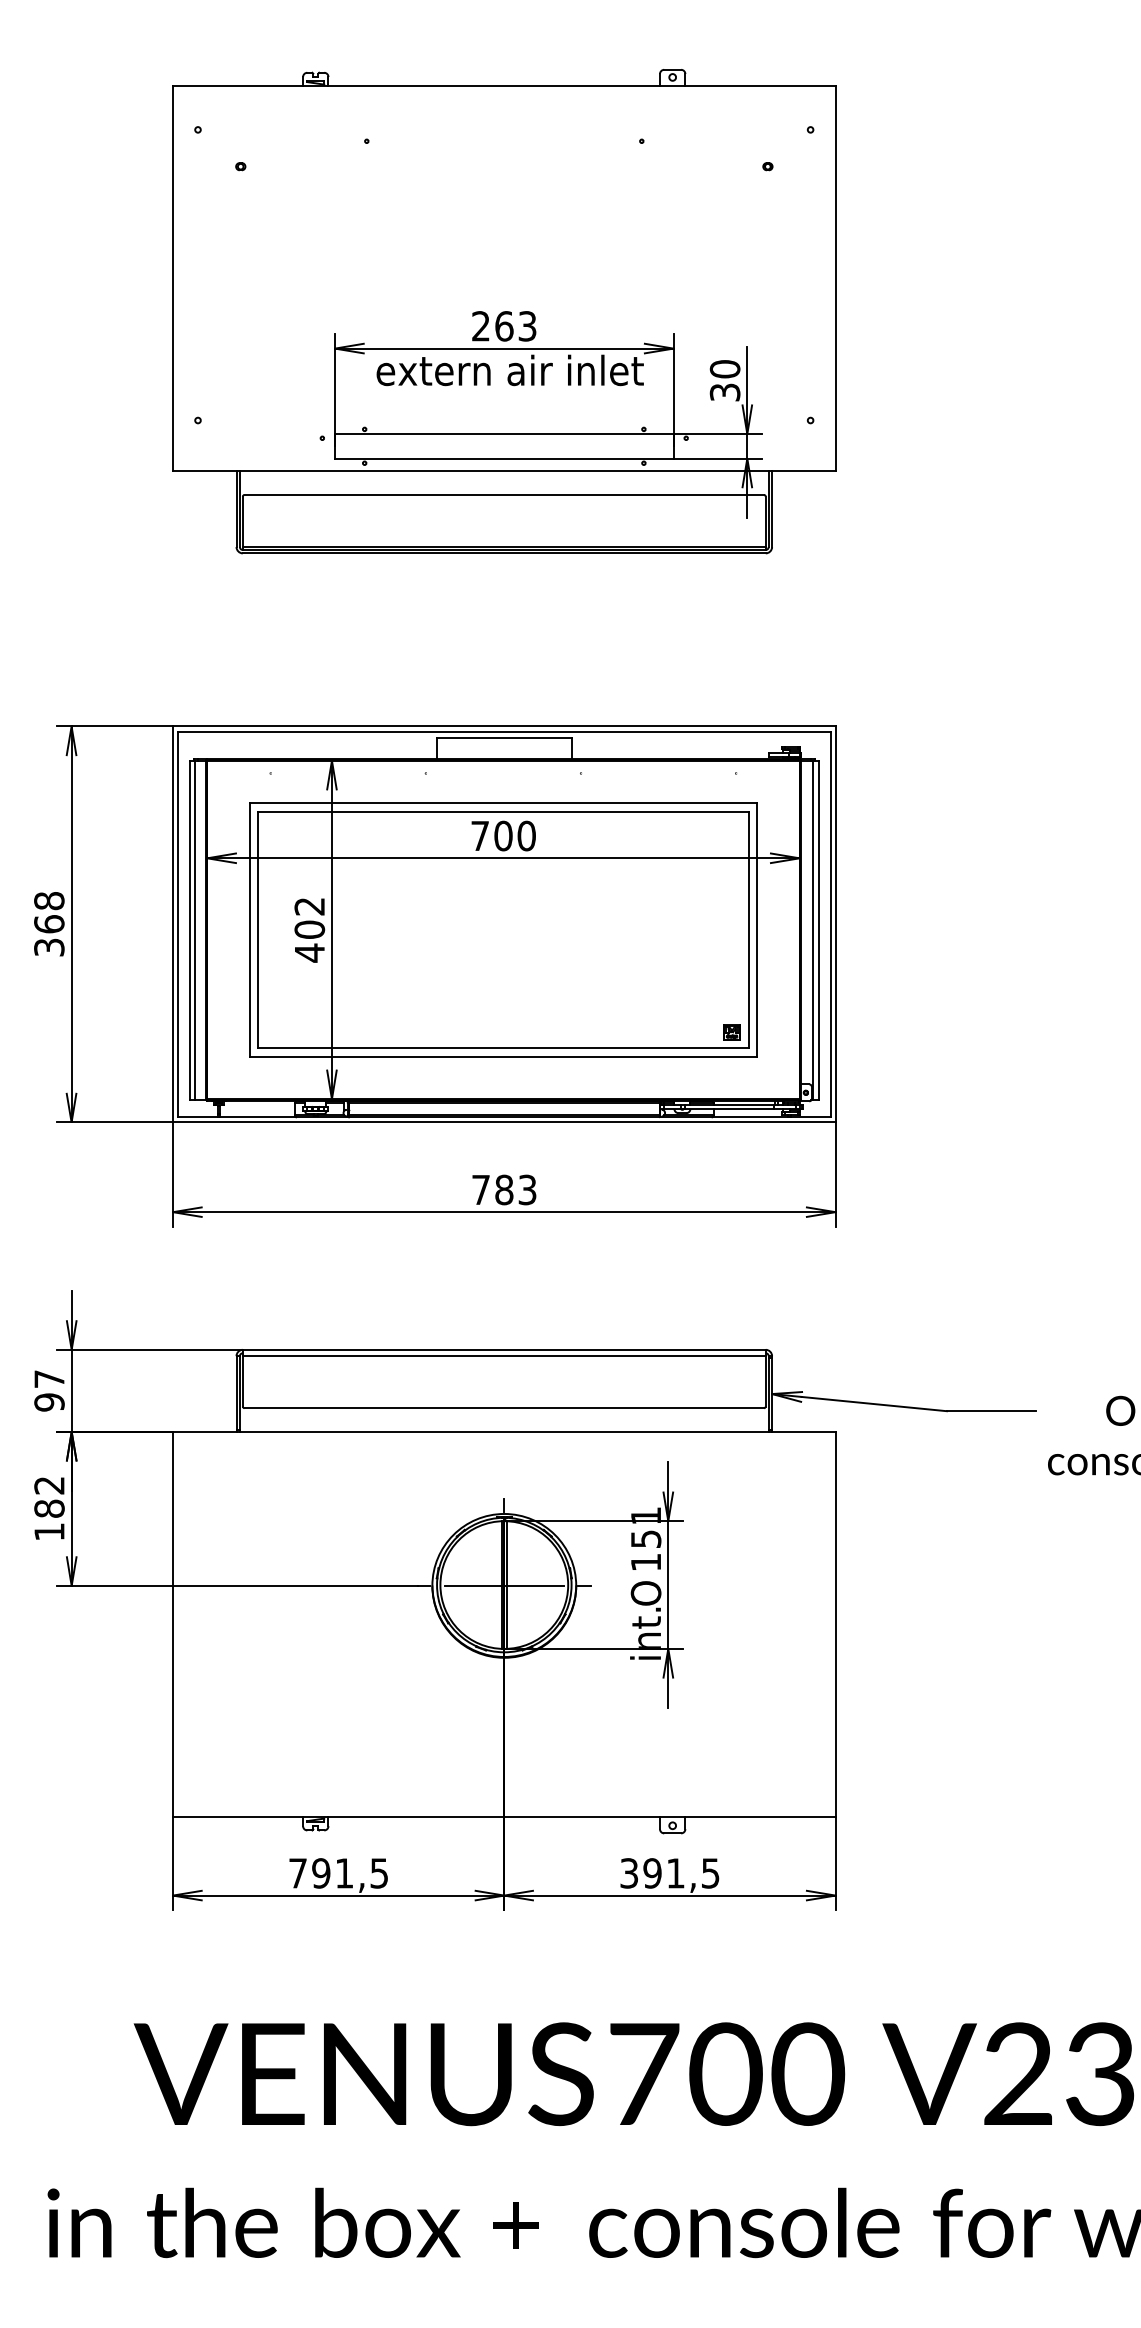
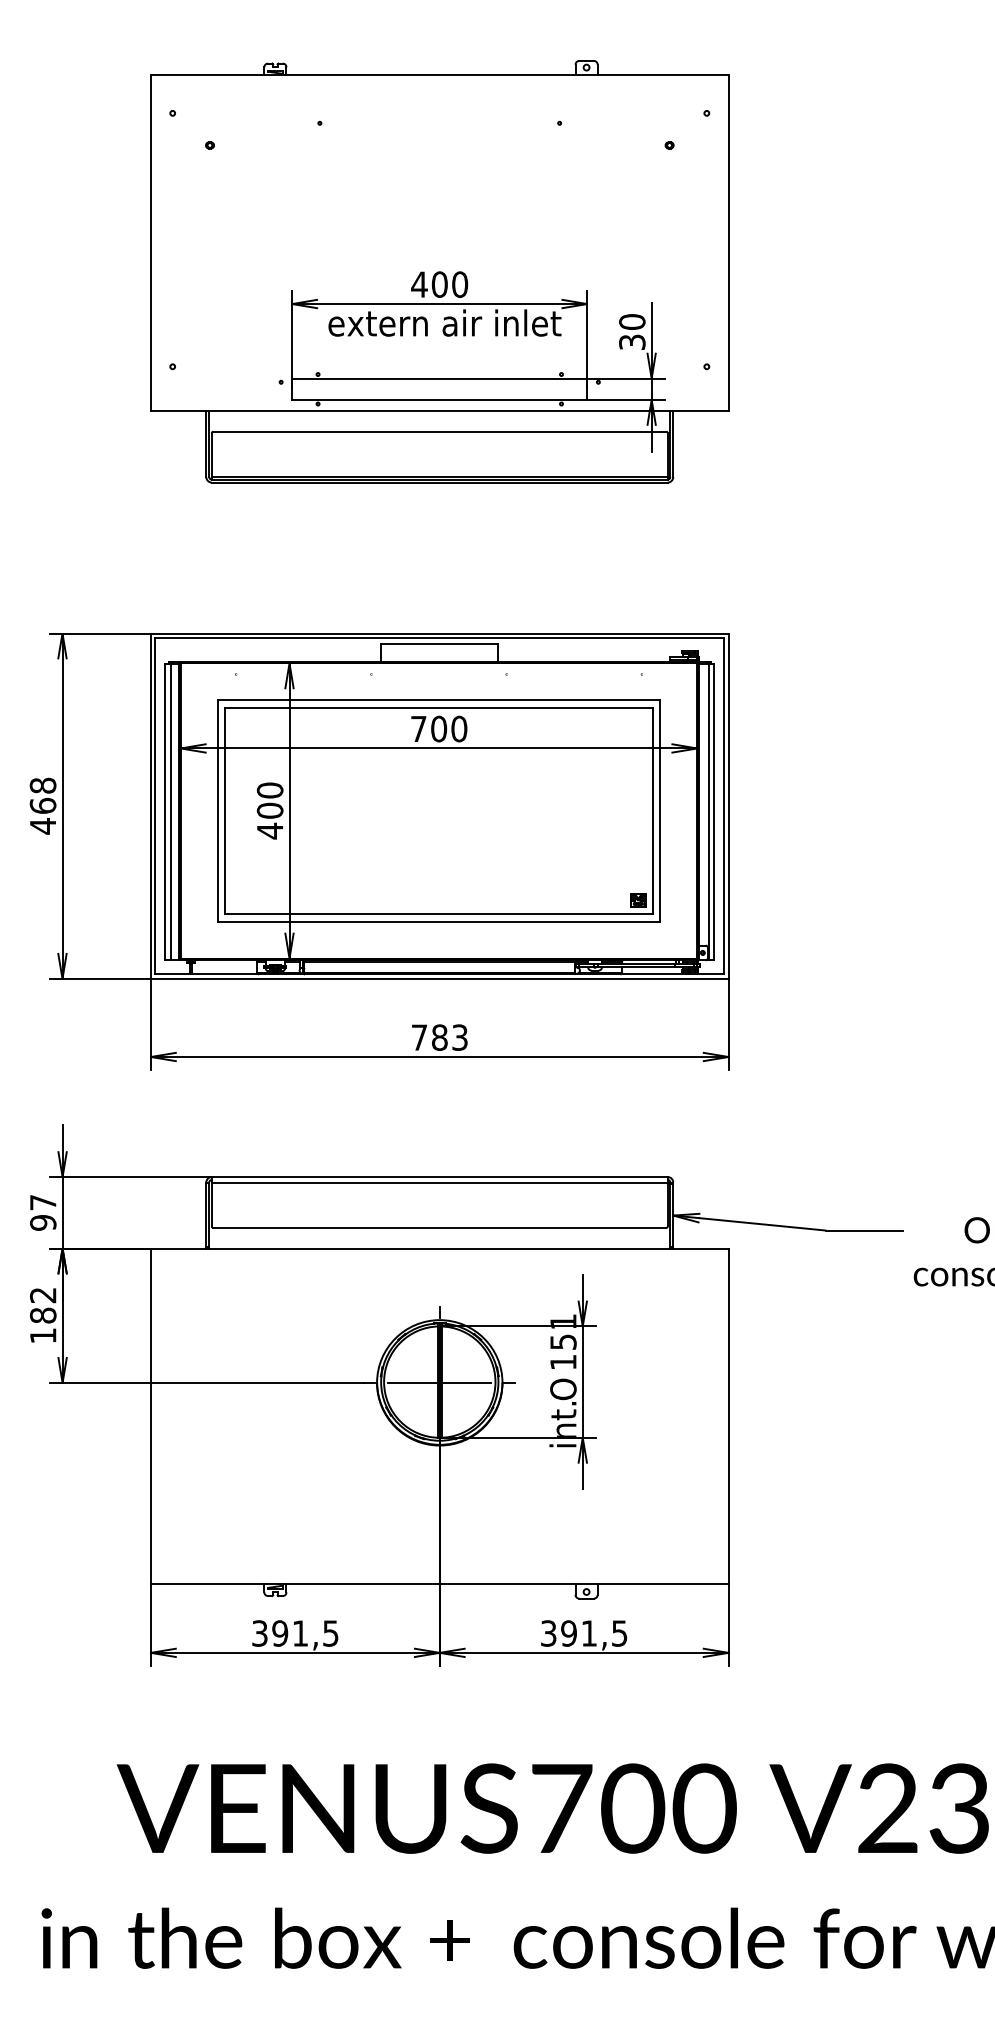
text: (503, 326) -> (439, 284), 263 -> 400
text: (309, 906) -> (269, 790), 402 -> 400
text: (49, 947) -> (43, 826), 368 -> 468
text: (297, 1873) -> (259, 1633), 791,5 -> 391,5

